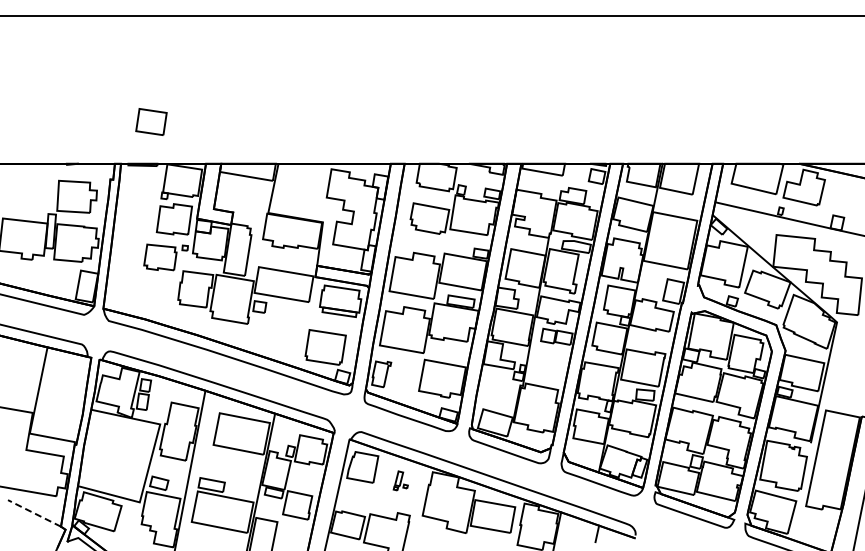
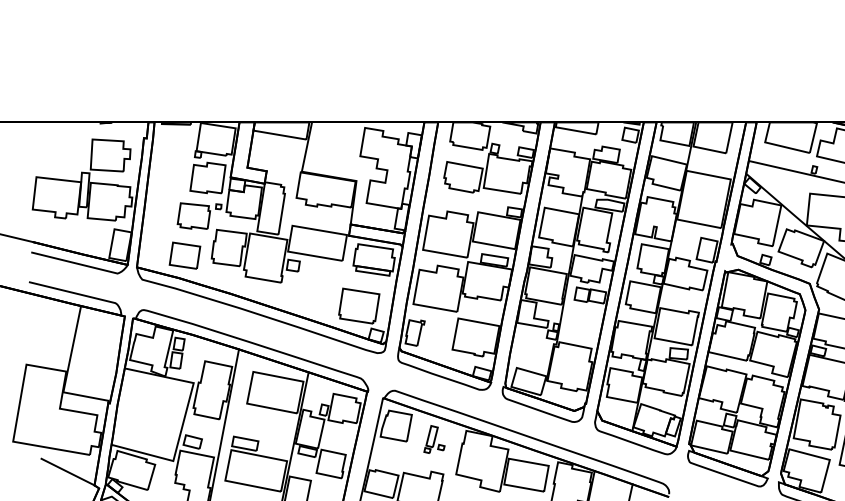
part: (151, 121) -> (185, 255), moved
part: (400, 480) -> (434, 439), size x1.43
line: (34, 513) -> (68, 472), dashed -> solid

